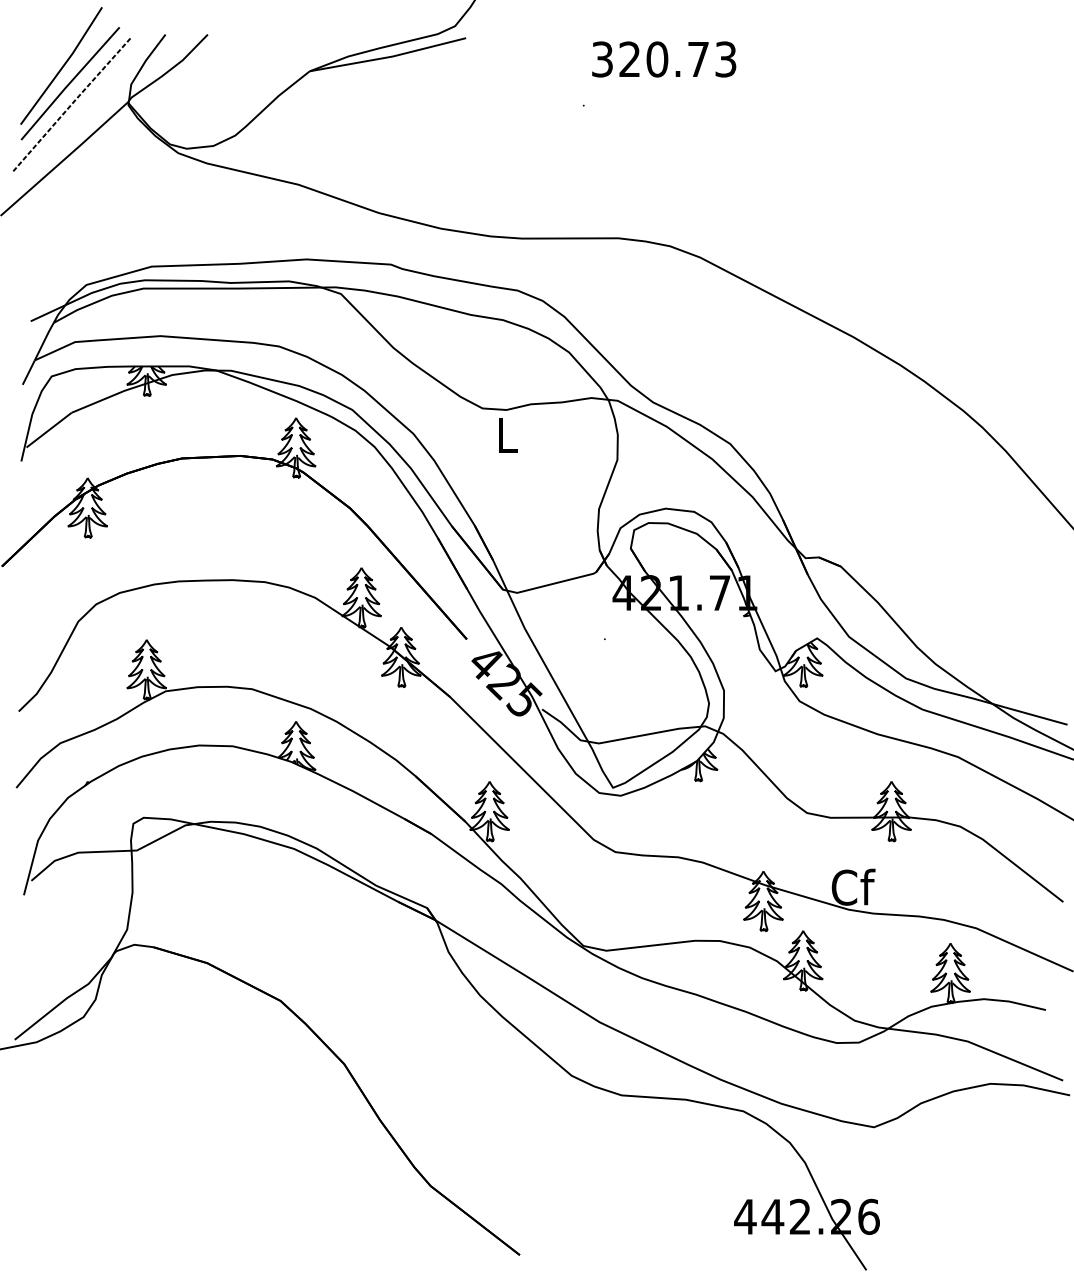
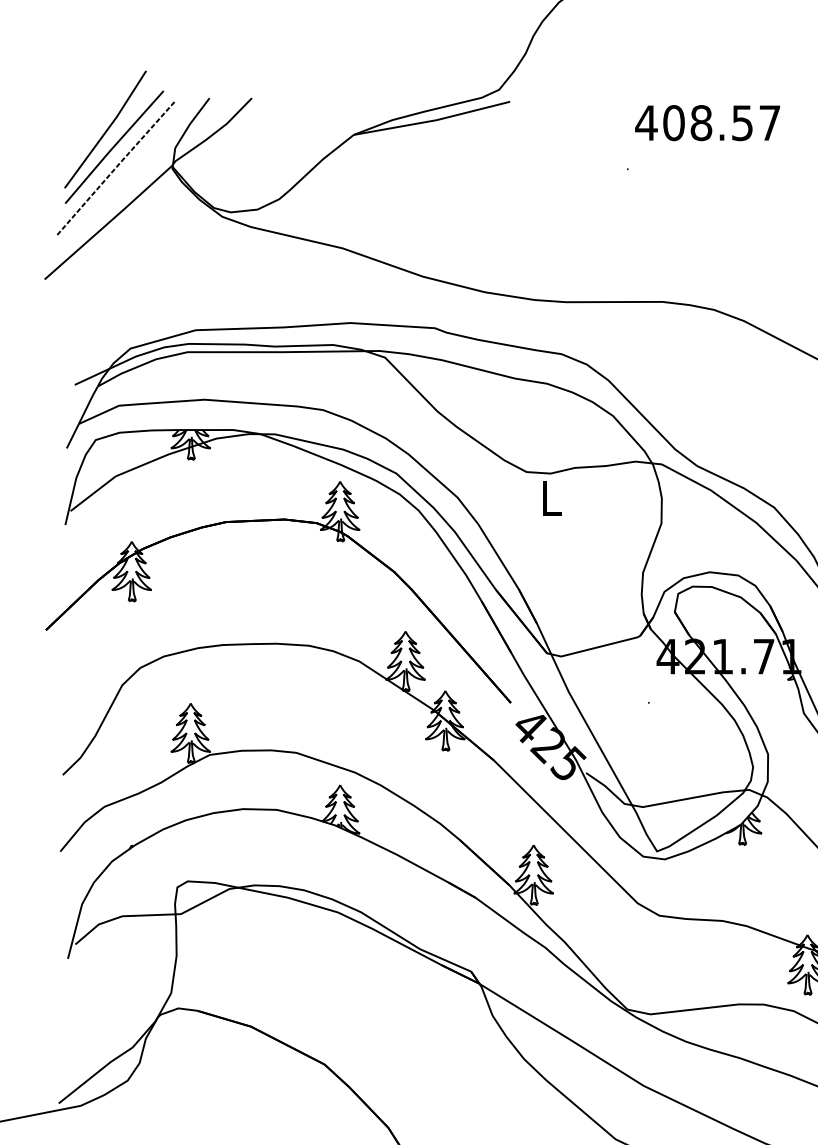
text: (663, 59) -> (707, 123), 320.73 -> 408.57

